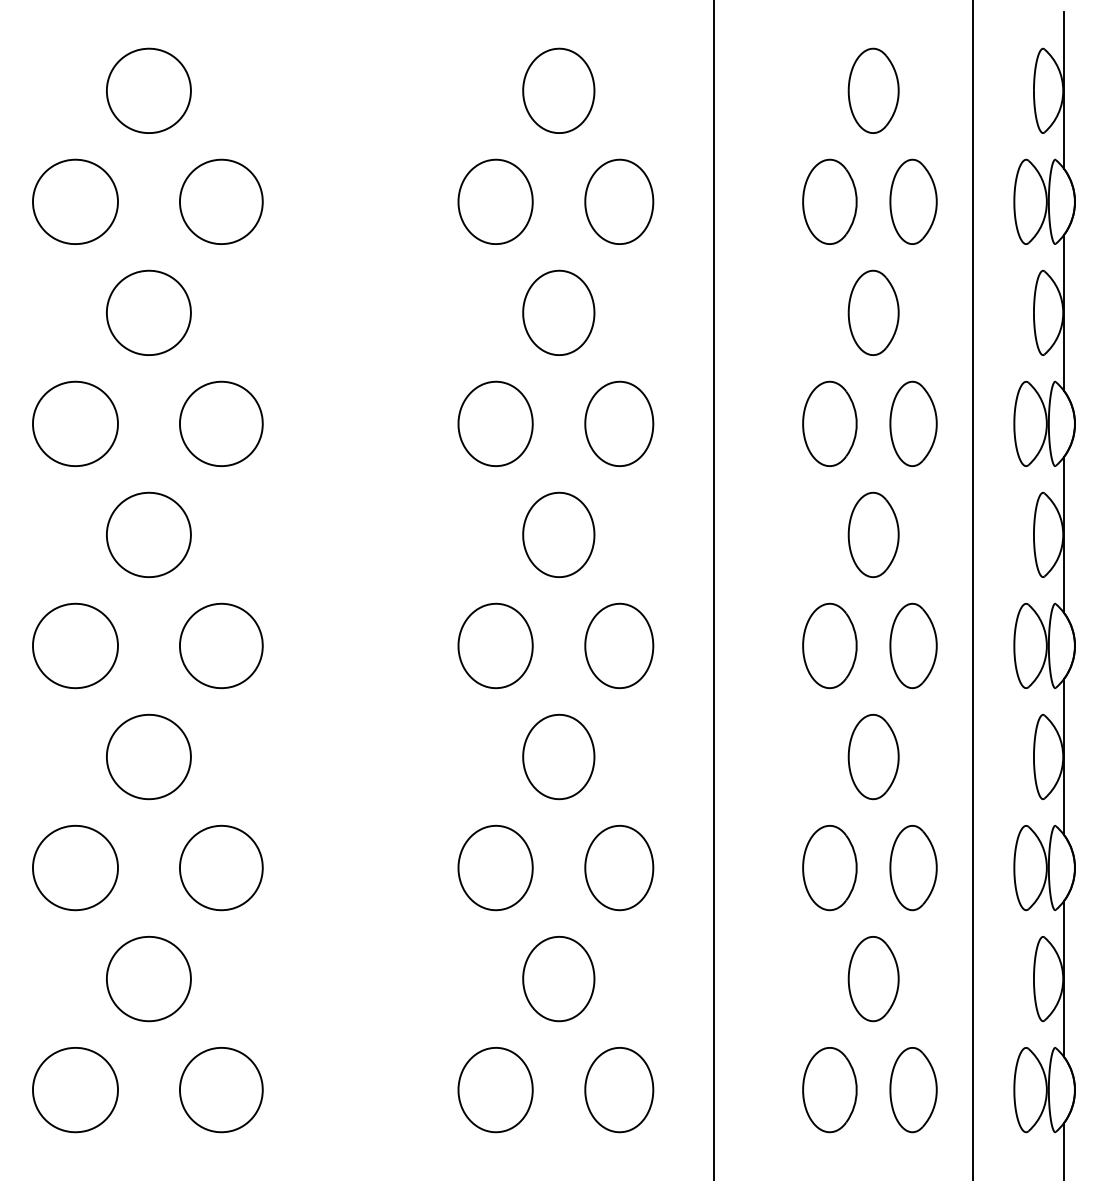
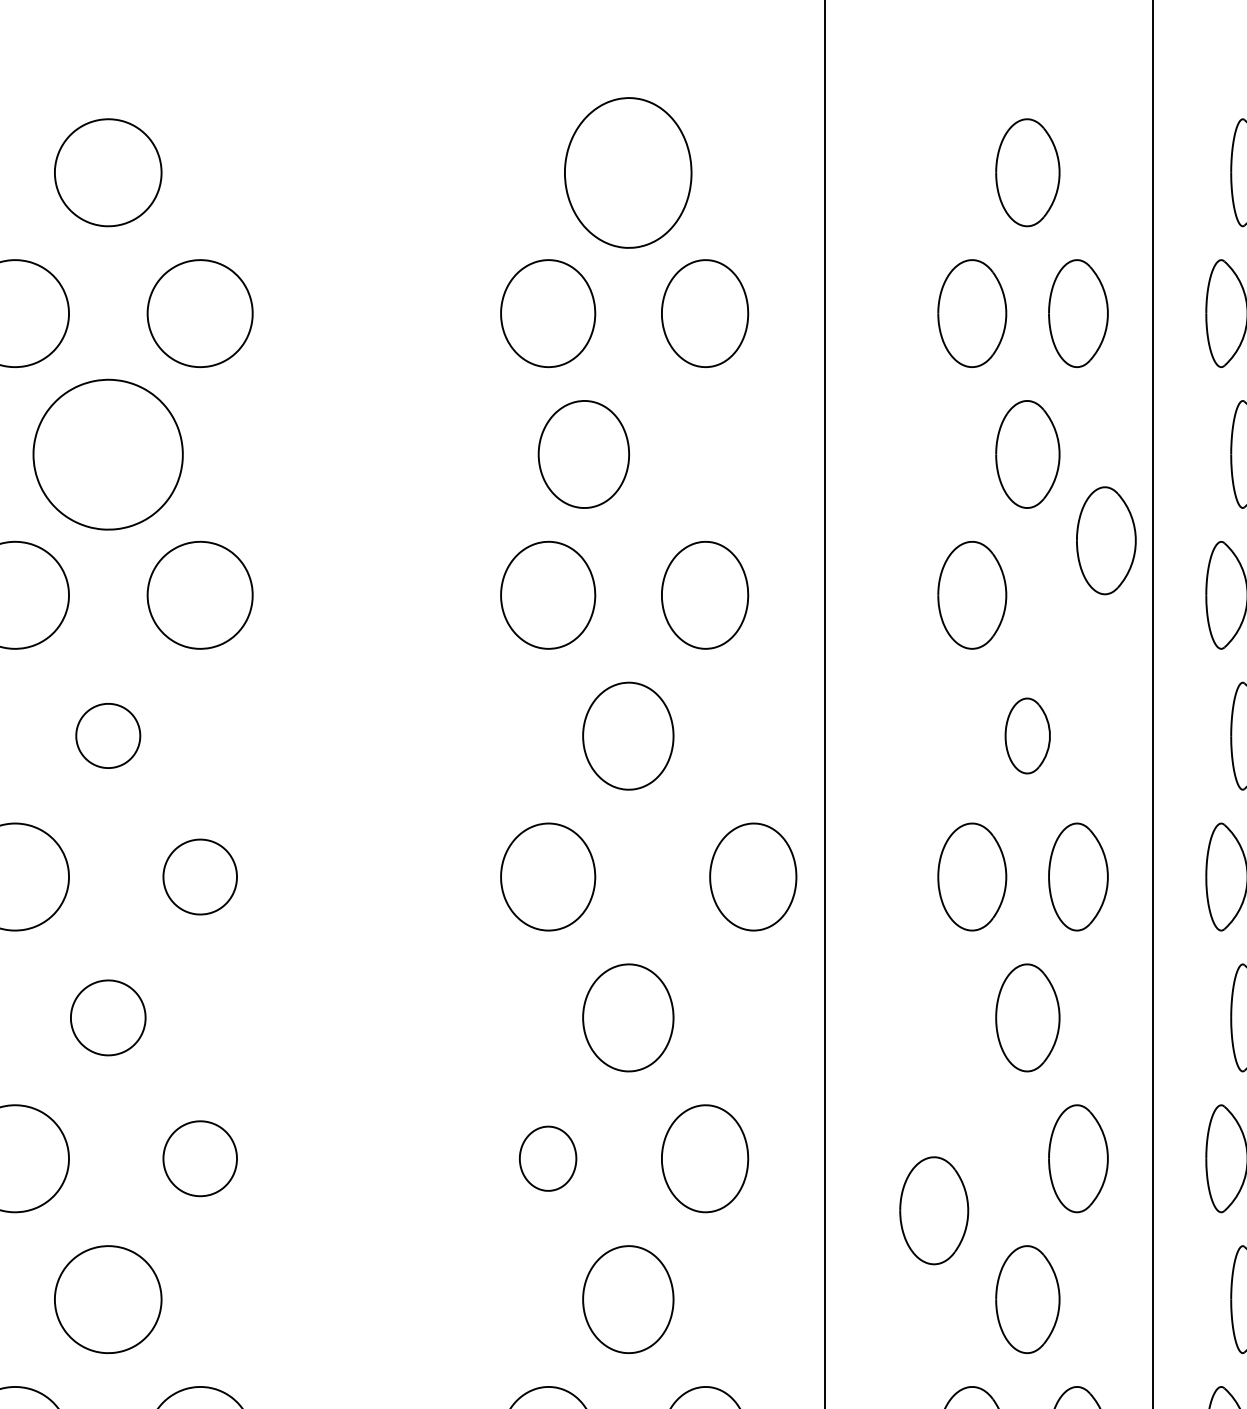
part: (558, 90) -> (627, 172), size x1.4
part: (148, 312) -> (107, 453), size x1.4
part: (558, 312) -> (583, 453), moved
part: (913, 423) -> (1106, 540), moved
part: (148, 534) -> (107, 735), size x0.6
part: (873, 534) -> (1027, 735), size x0.7
part: (221, 645) -> (200, 876), size x0.7
part: (619, 645) -> (753, 876), moved
part: (148, 756) -> (107, 1017), size x0.7
part: (221, 867) -> (200, 1158), size x0.7
part: (495, 867) -> (547, 1158), size x0.6
part: (829, 868) -> (933, 1211), moved

